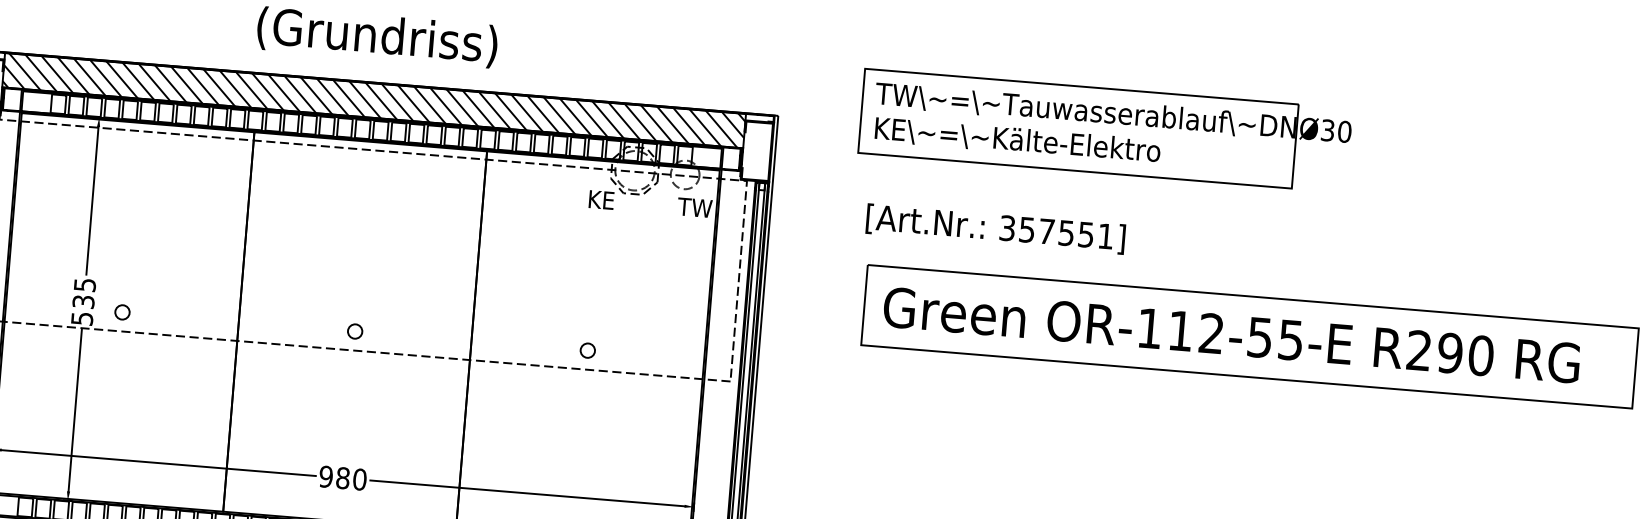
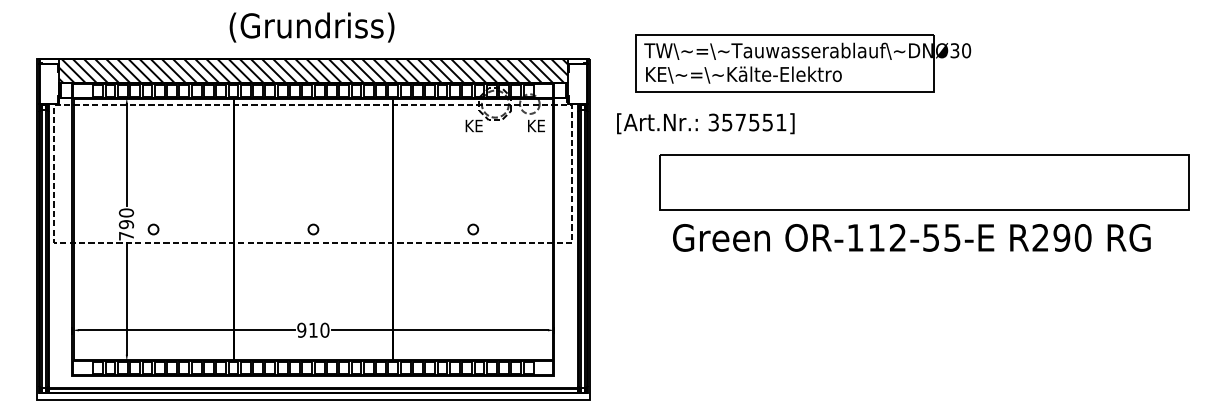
part: (1105, 130) -> (803, 63), moved
text: (695, 207) -> (538, 125), TW -> KE
text: (995, 228) -> (705, 123), moved
text: (83, 301) -> (126, 224), 535 -> 790
text: (1231, 334) -> (911, 237), moved
text: (343, 477) -> (313, 329), 980 -> 910

